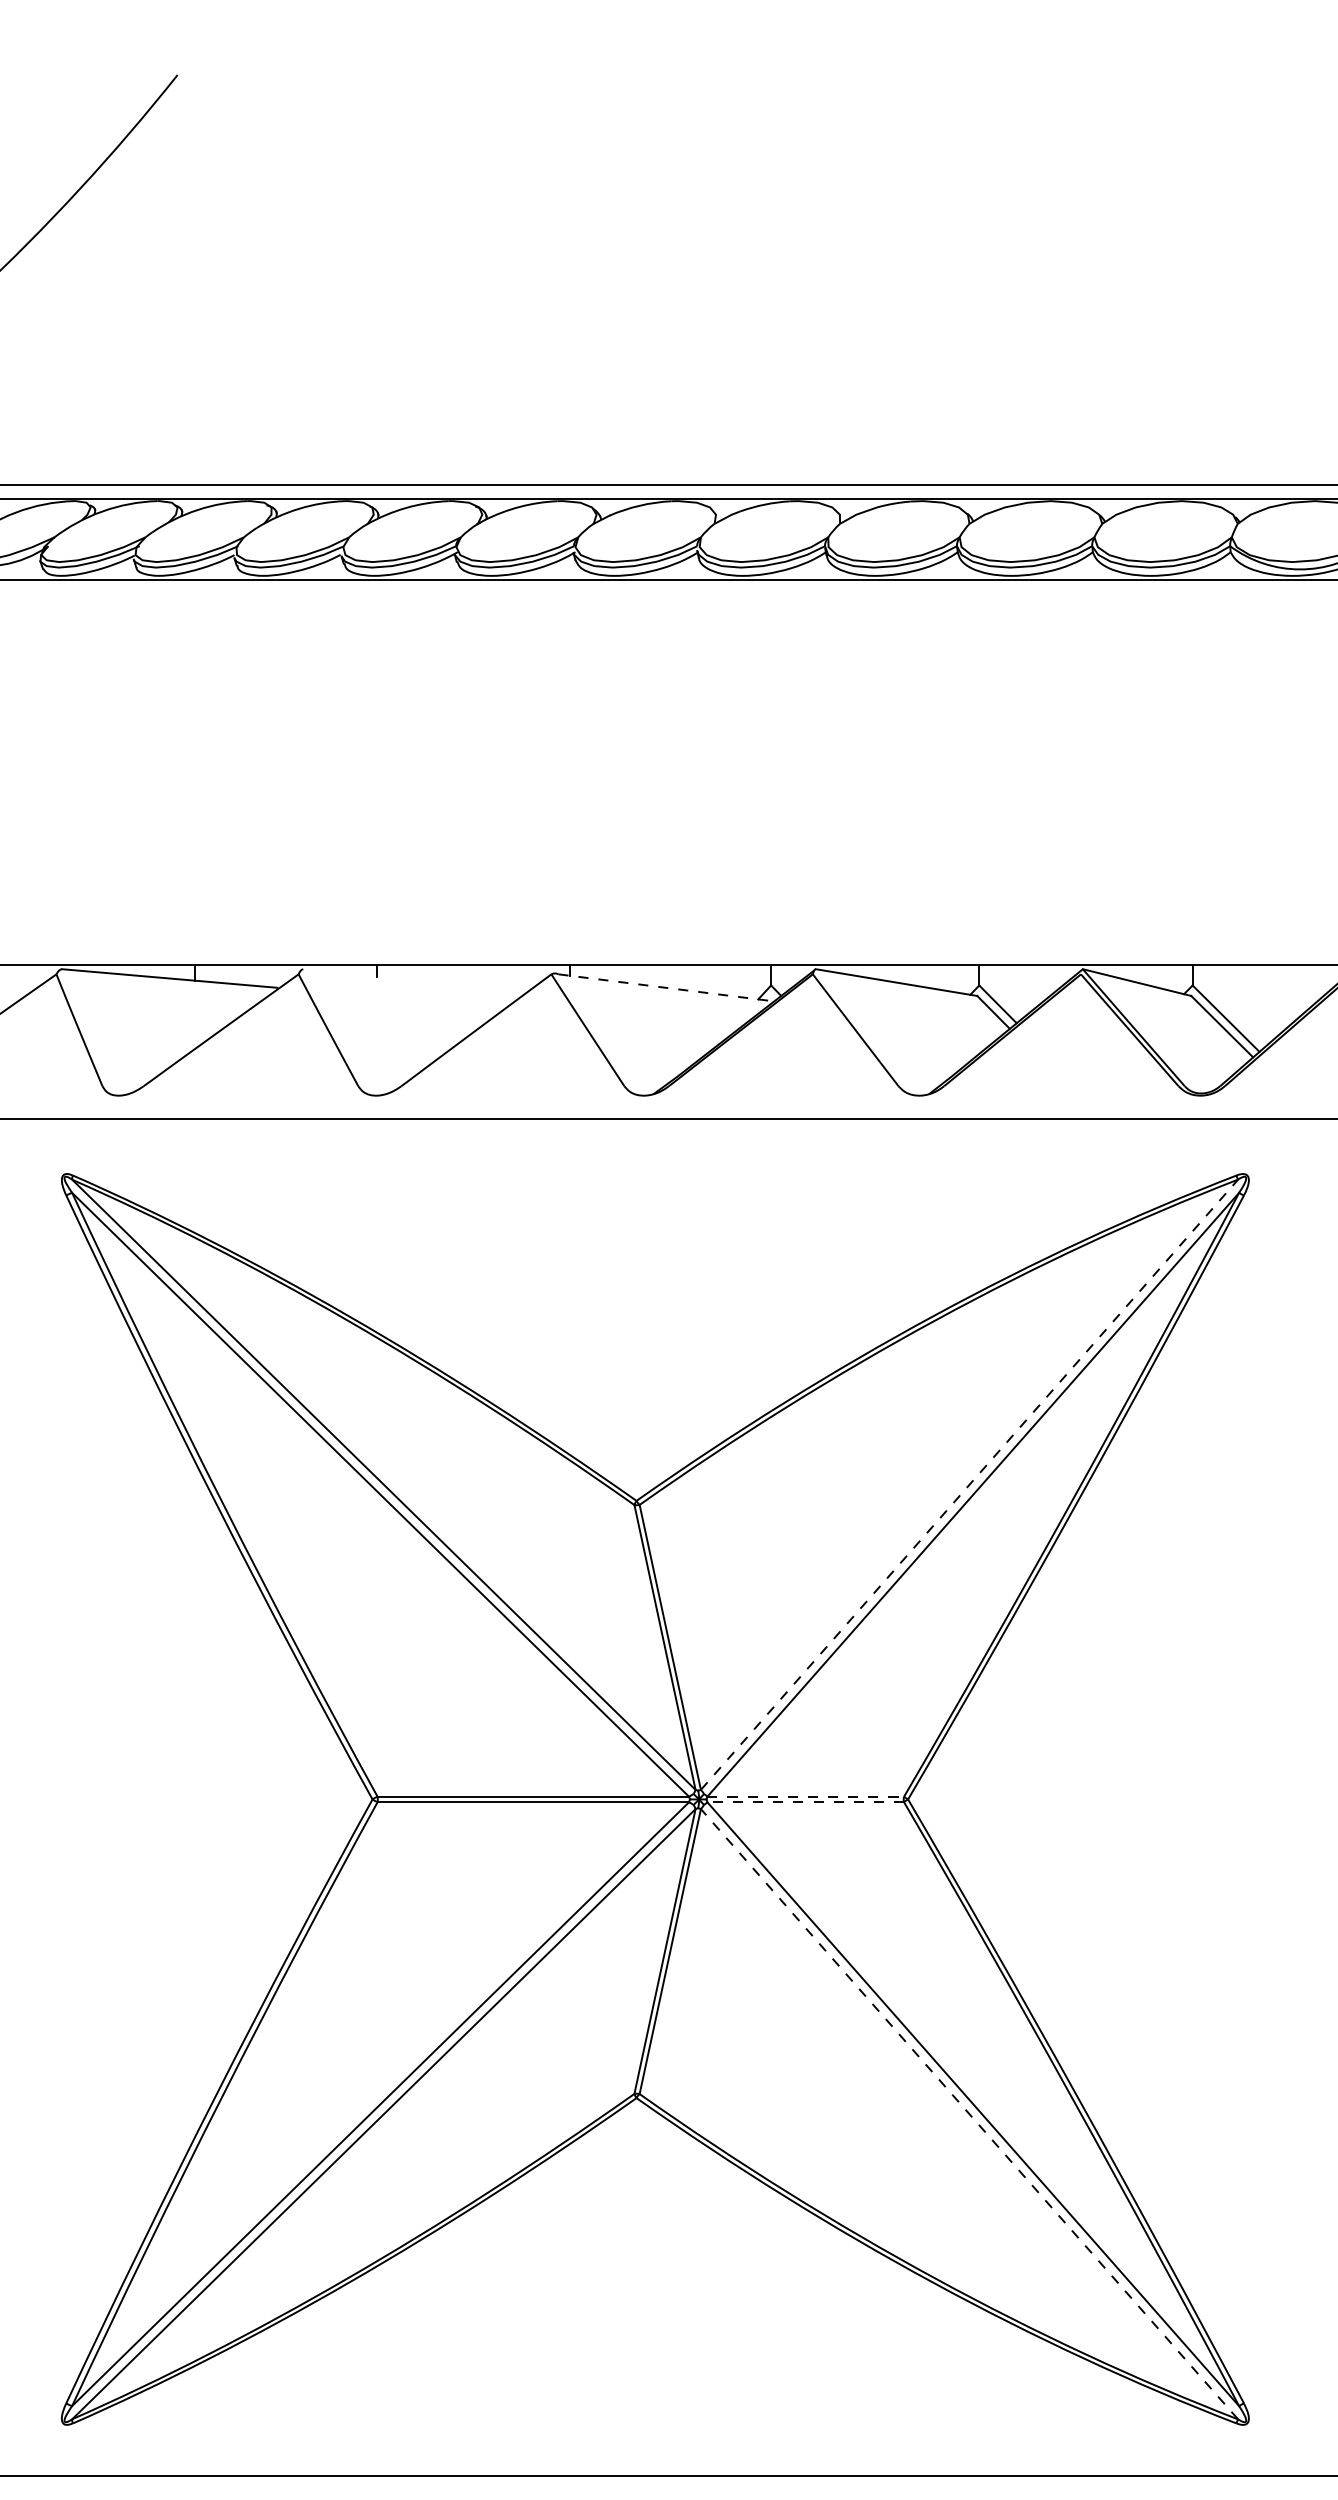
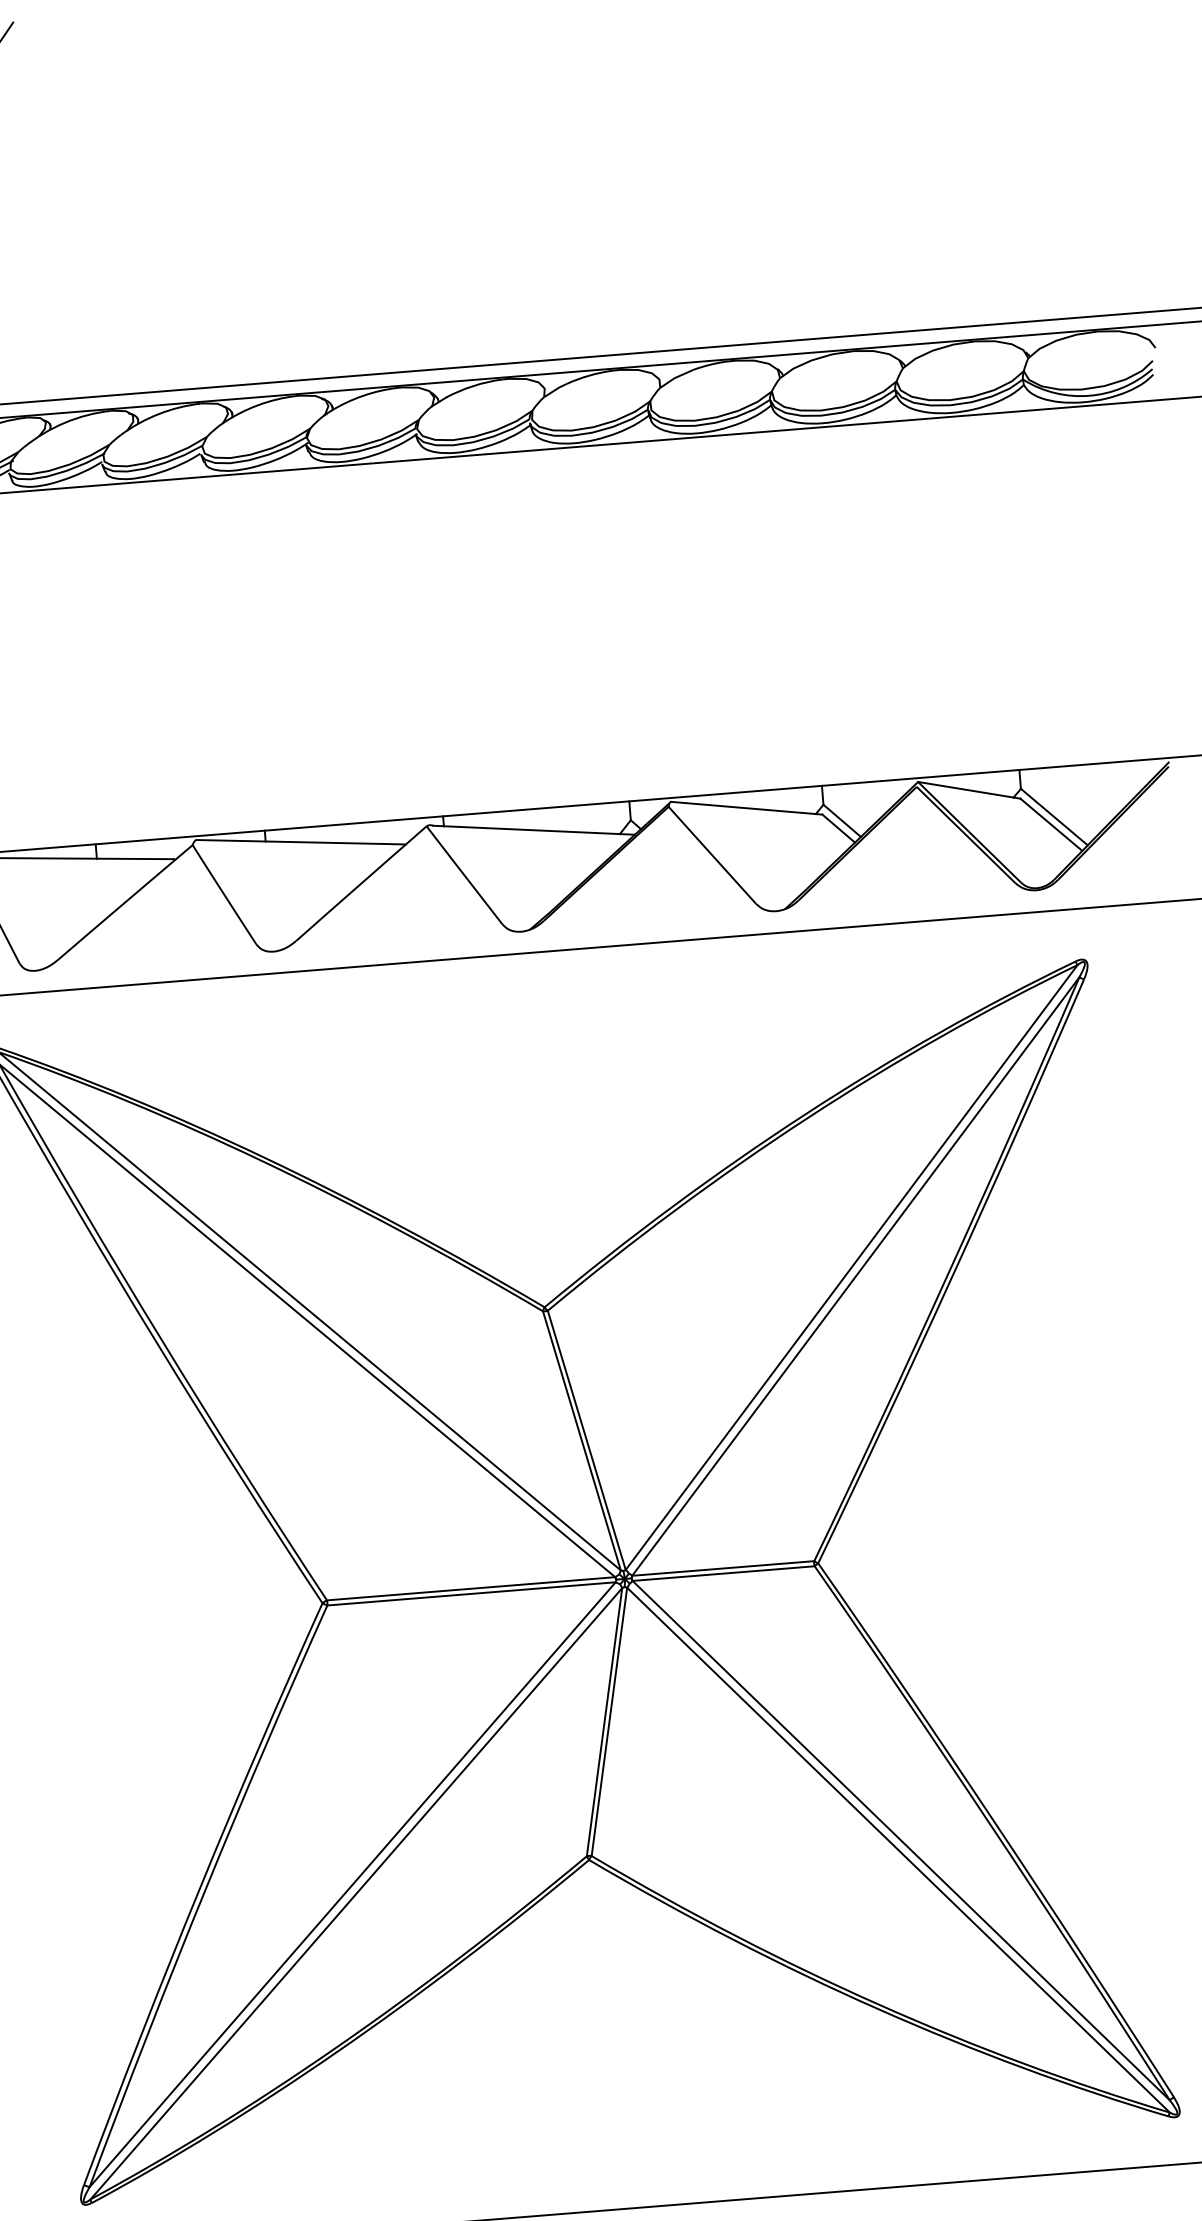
line: (415, 980) -> (301, 842), added
line: (666, 987) -> (534, 829), dashed -> solid
line: (969, 1484) -> (851, 1267), dashed -> solid
line: (806, 1796) -> (723, 1568), dashed -> solid
line: (805, 1802) -> (723, 1573), dashed -> solid
line: (969, 2113) -> (898, 1849), dashed -> solid

